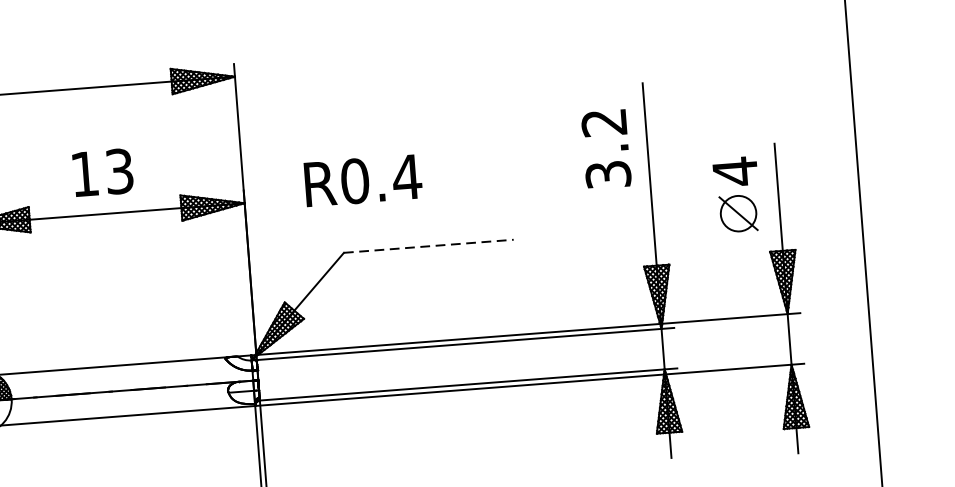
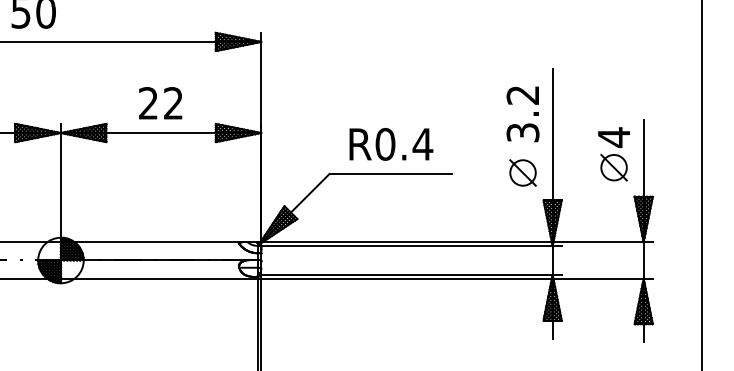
text: (101, 172) -> (160, 103), 13 -> 22
text: (363, 180) -> (391, 144), moved
part: (611, 230) -> (522, 172), added
line: (430, 246) -> (391, 174), dashed -> solid

